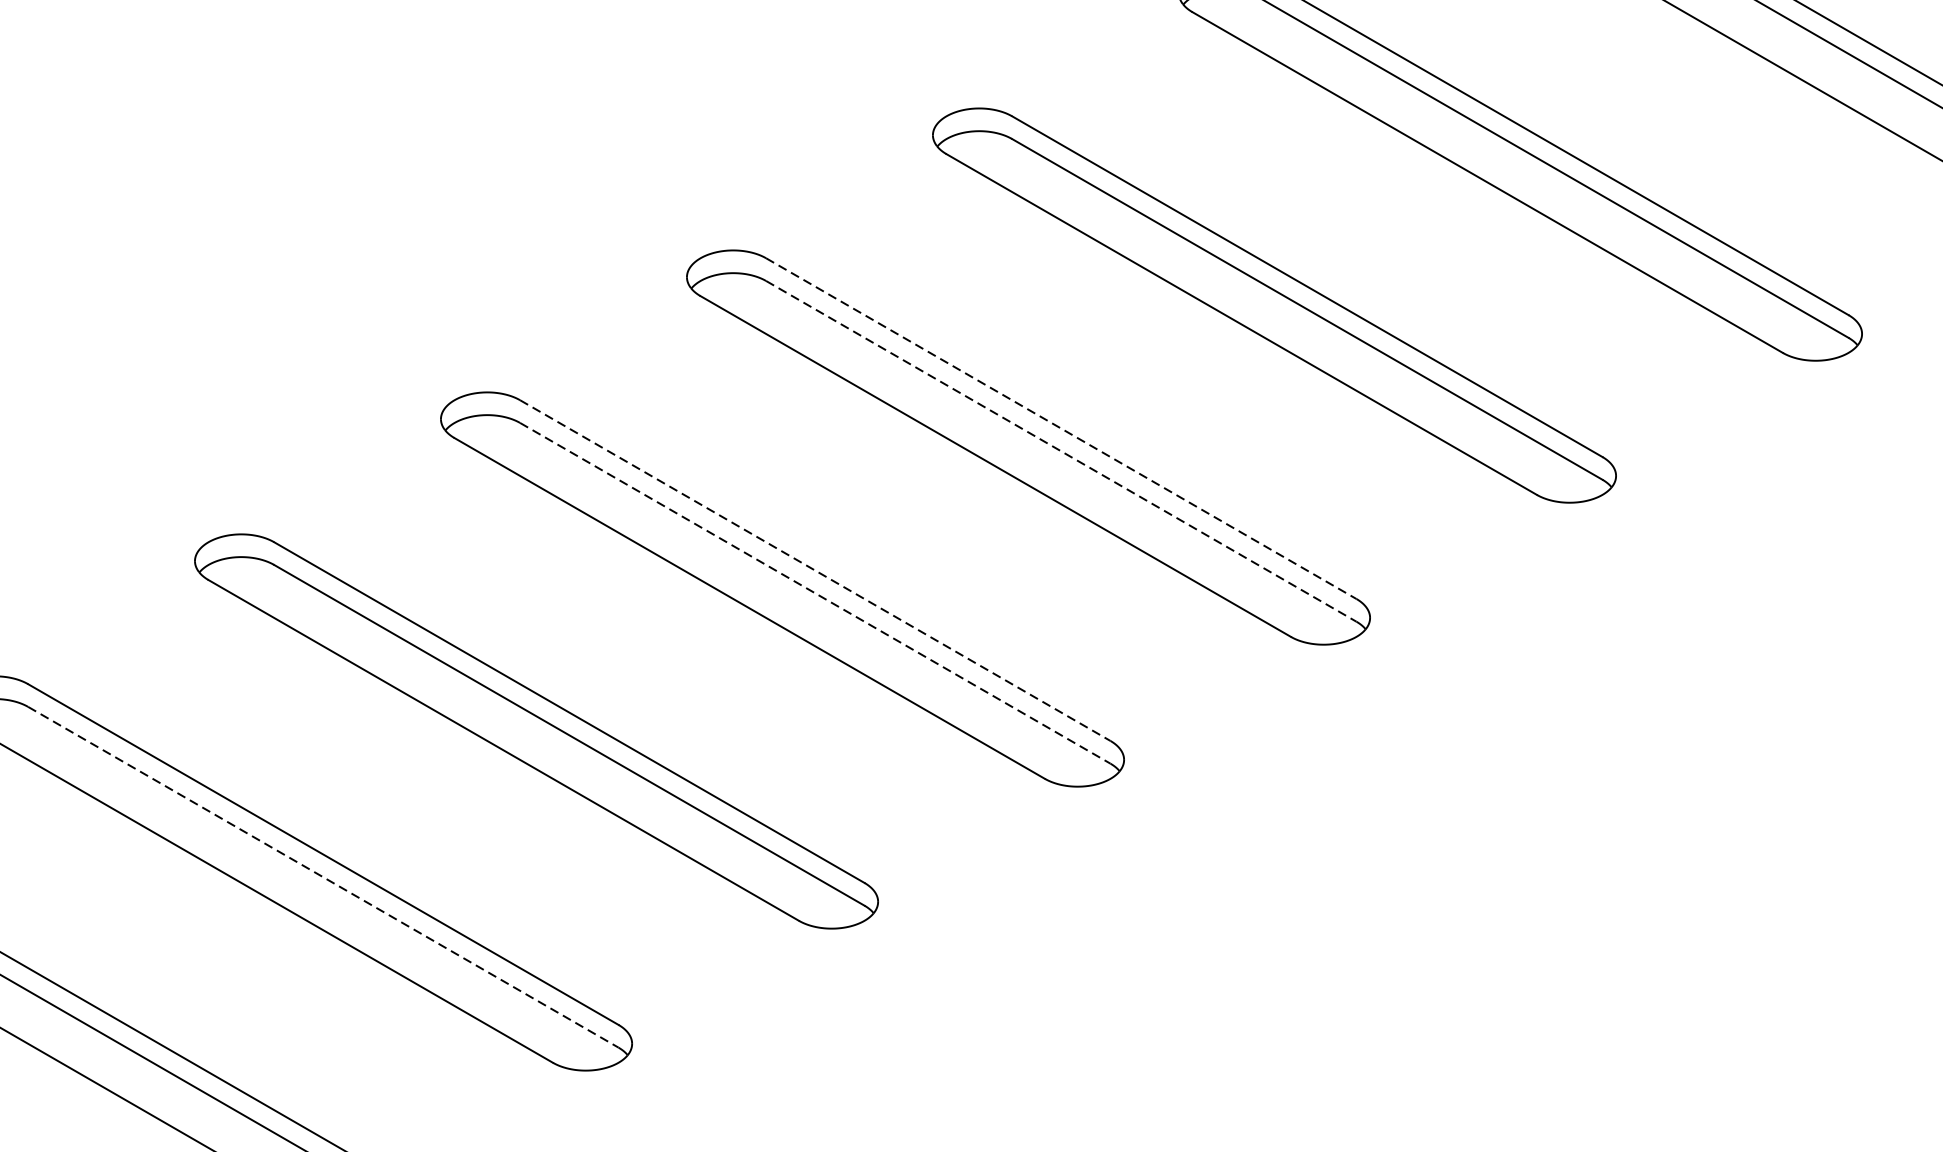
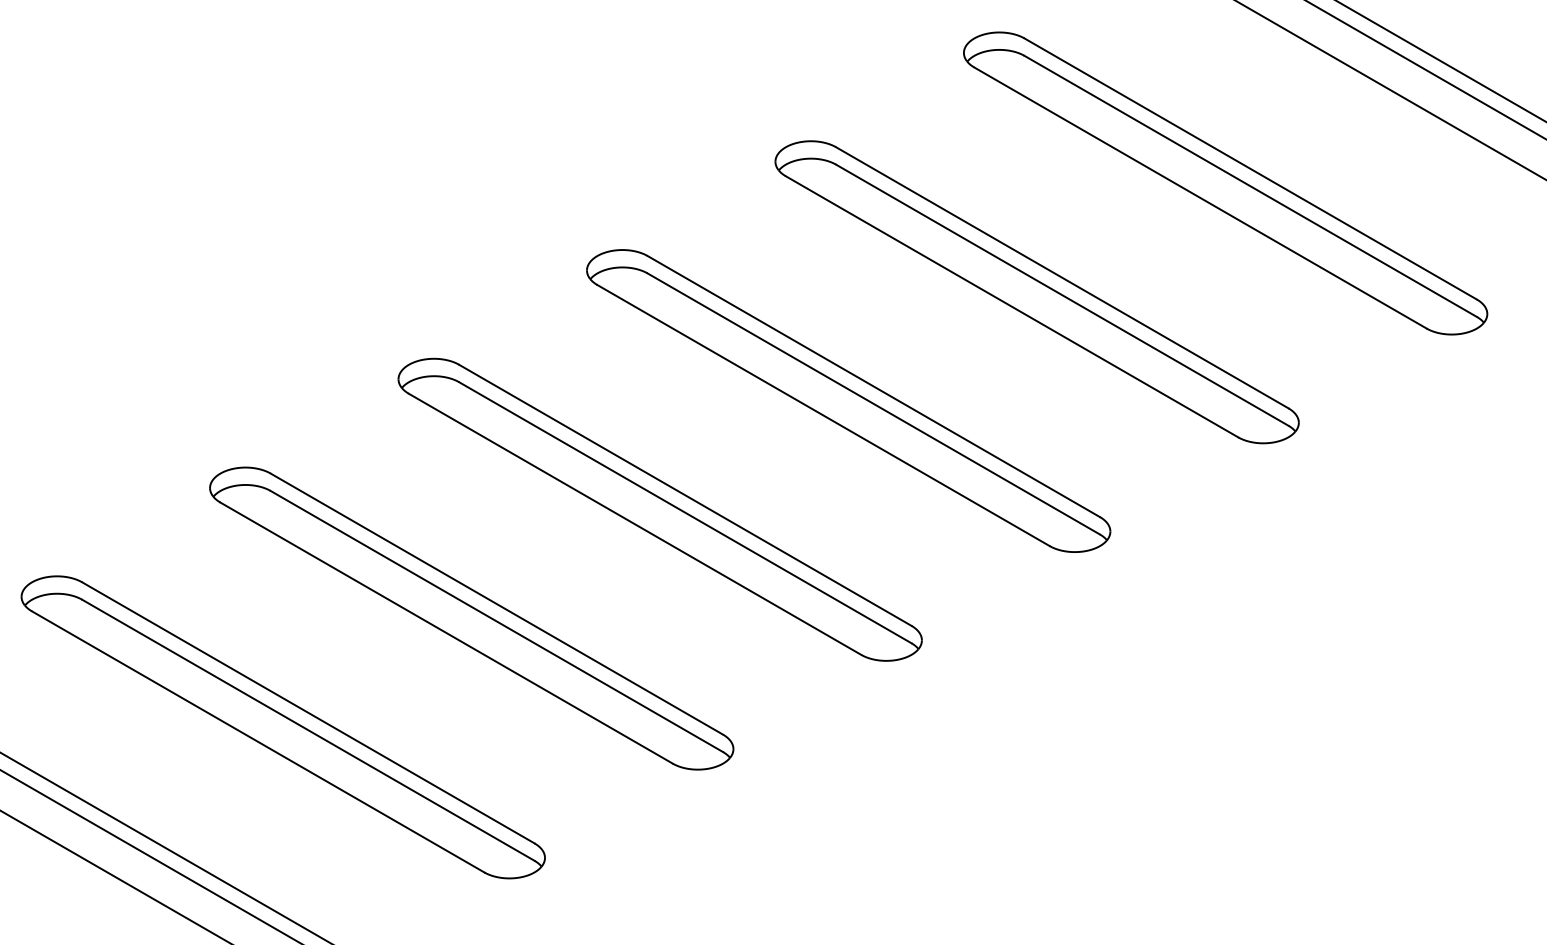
line: (1062, 428) -> (874, 386), dashed -> solid
line: (1062, 452) -> (874, 404), dashed -> solid
line: (815, 570) -> (685, 495), dashed -> solid
line: (815, 594) -> (685, 513), dashed -> solid
line: (323, 877) -> (308, 730), dashed -> solid

